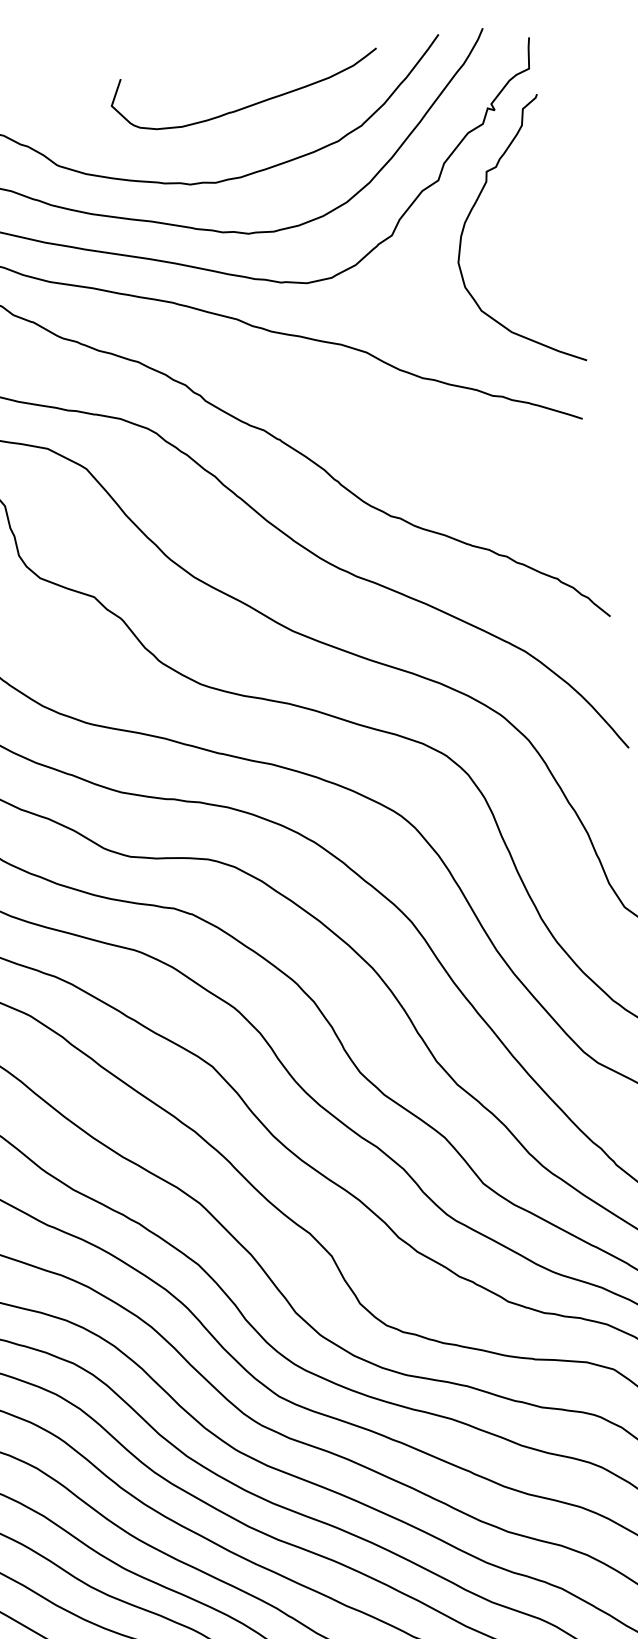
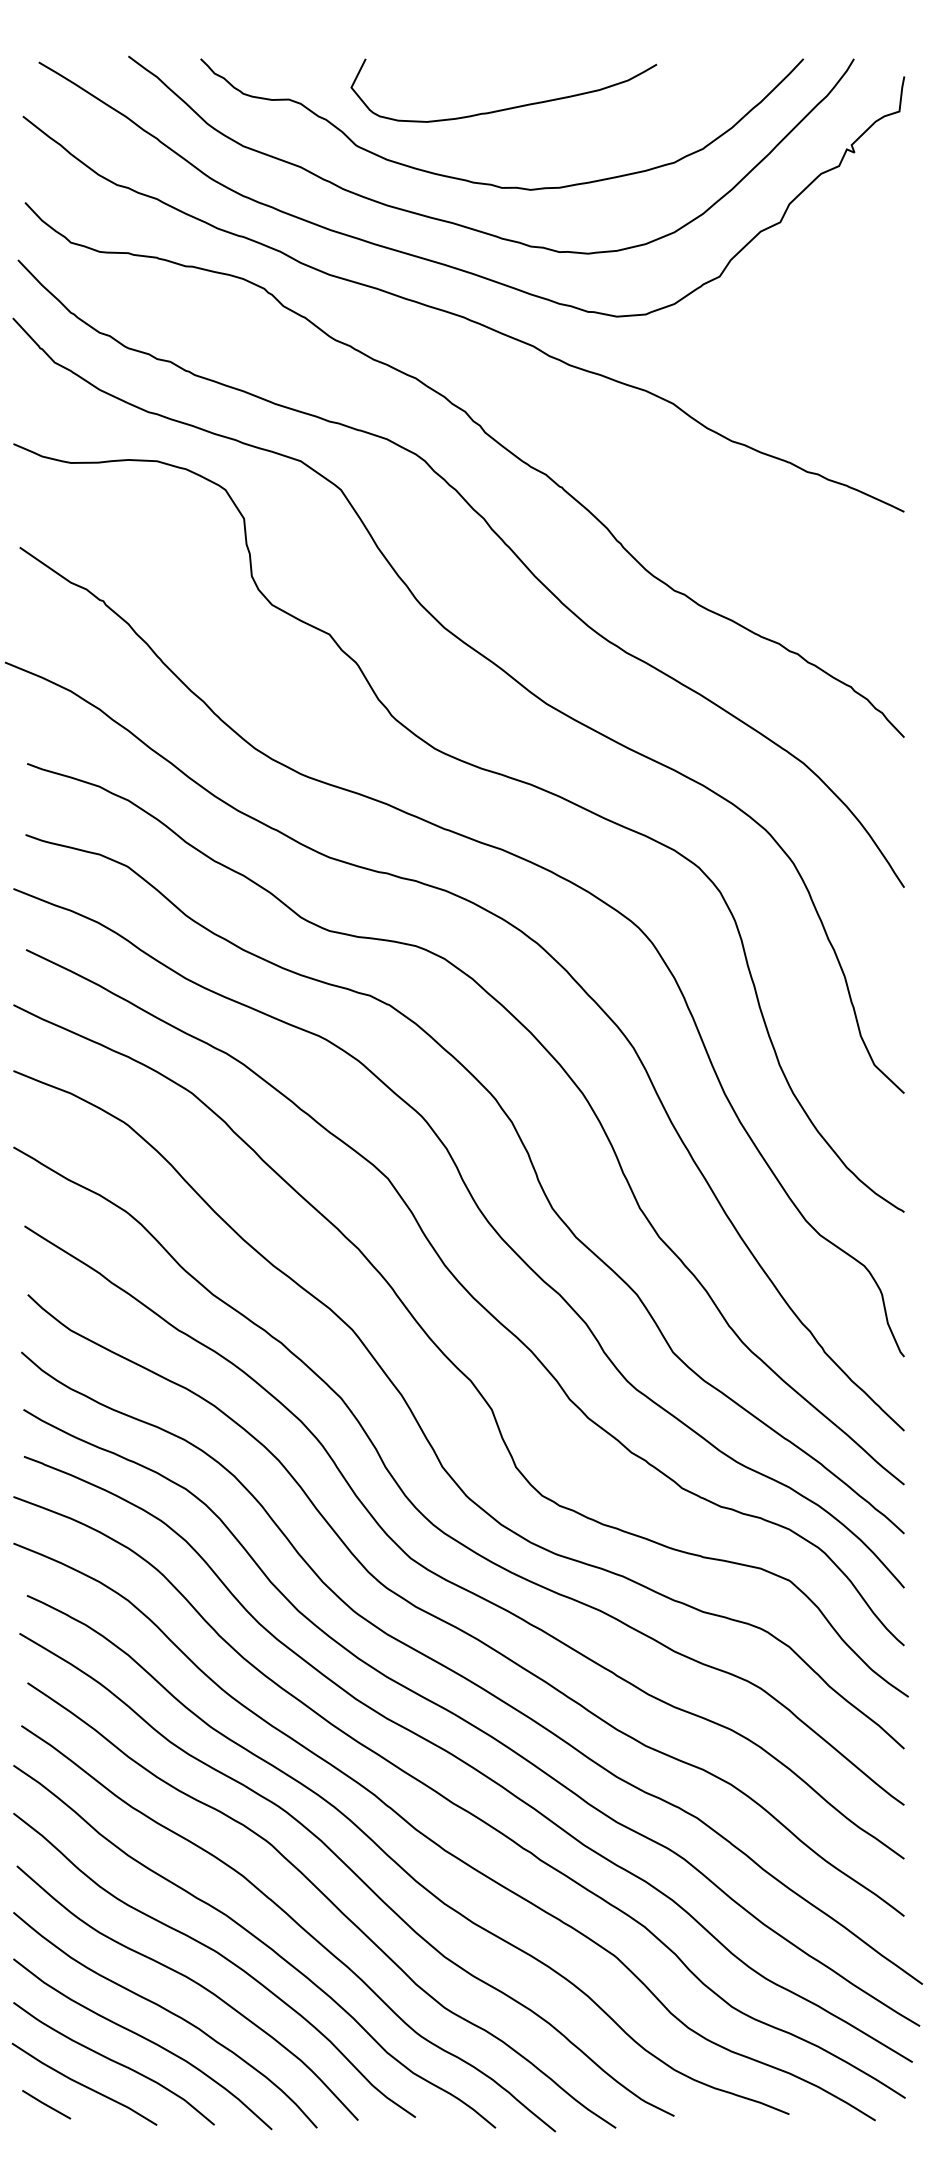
curve: (252, 103) -> (509, 107), moved
curve: (470, 213) -> (811, 264), removed

